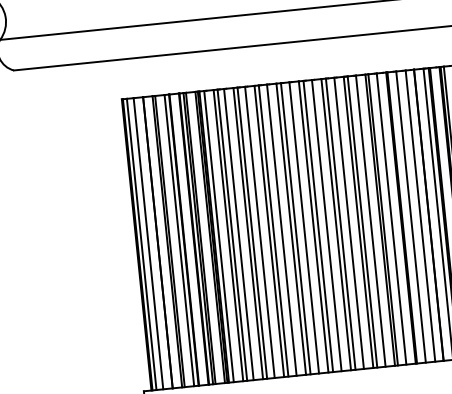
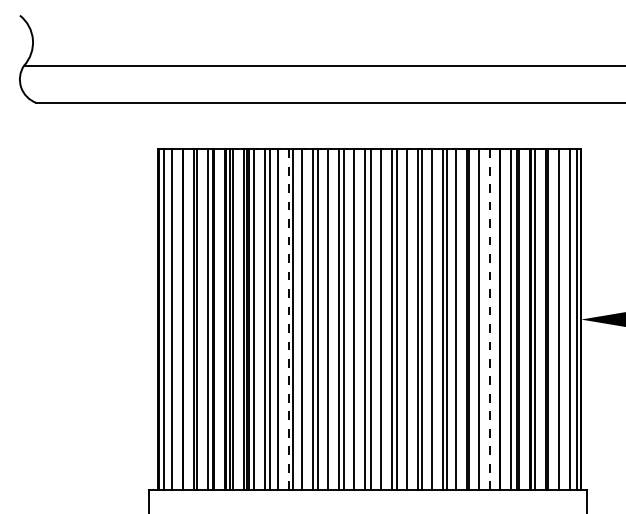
line: (420, 216) -> (490, 319), solid -> dashed
line: (248, 233) -> (288, 319), solid -> dashed

